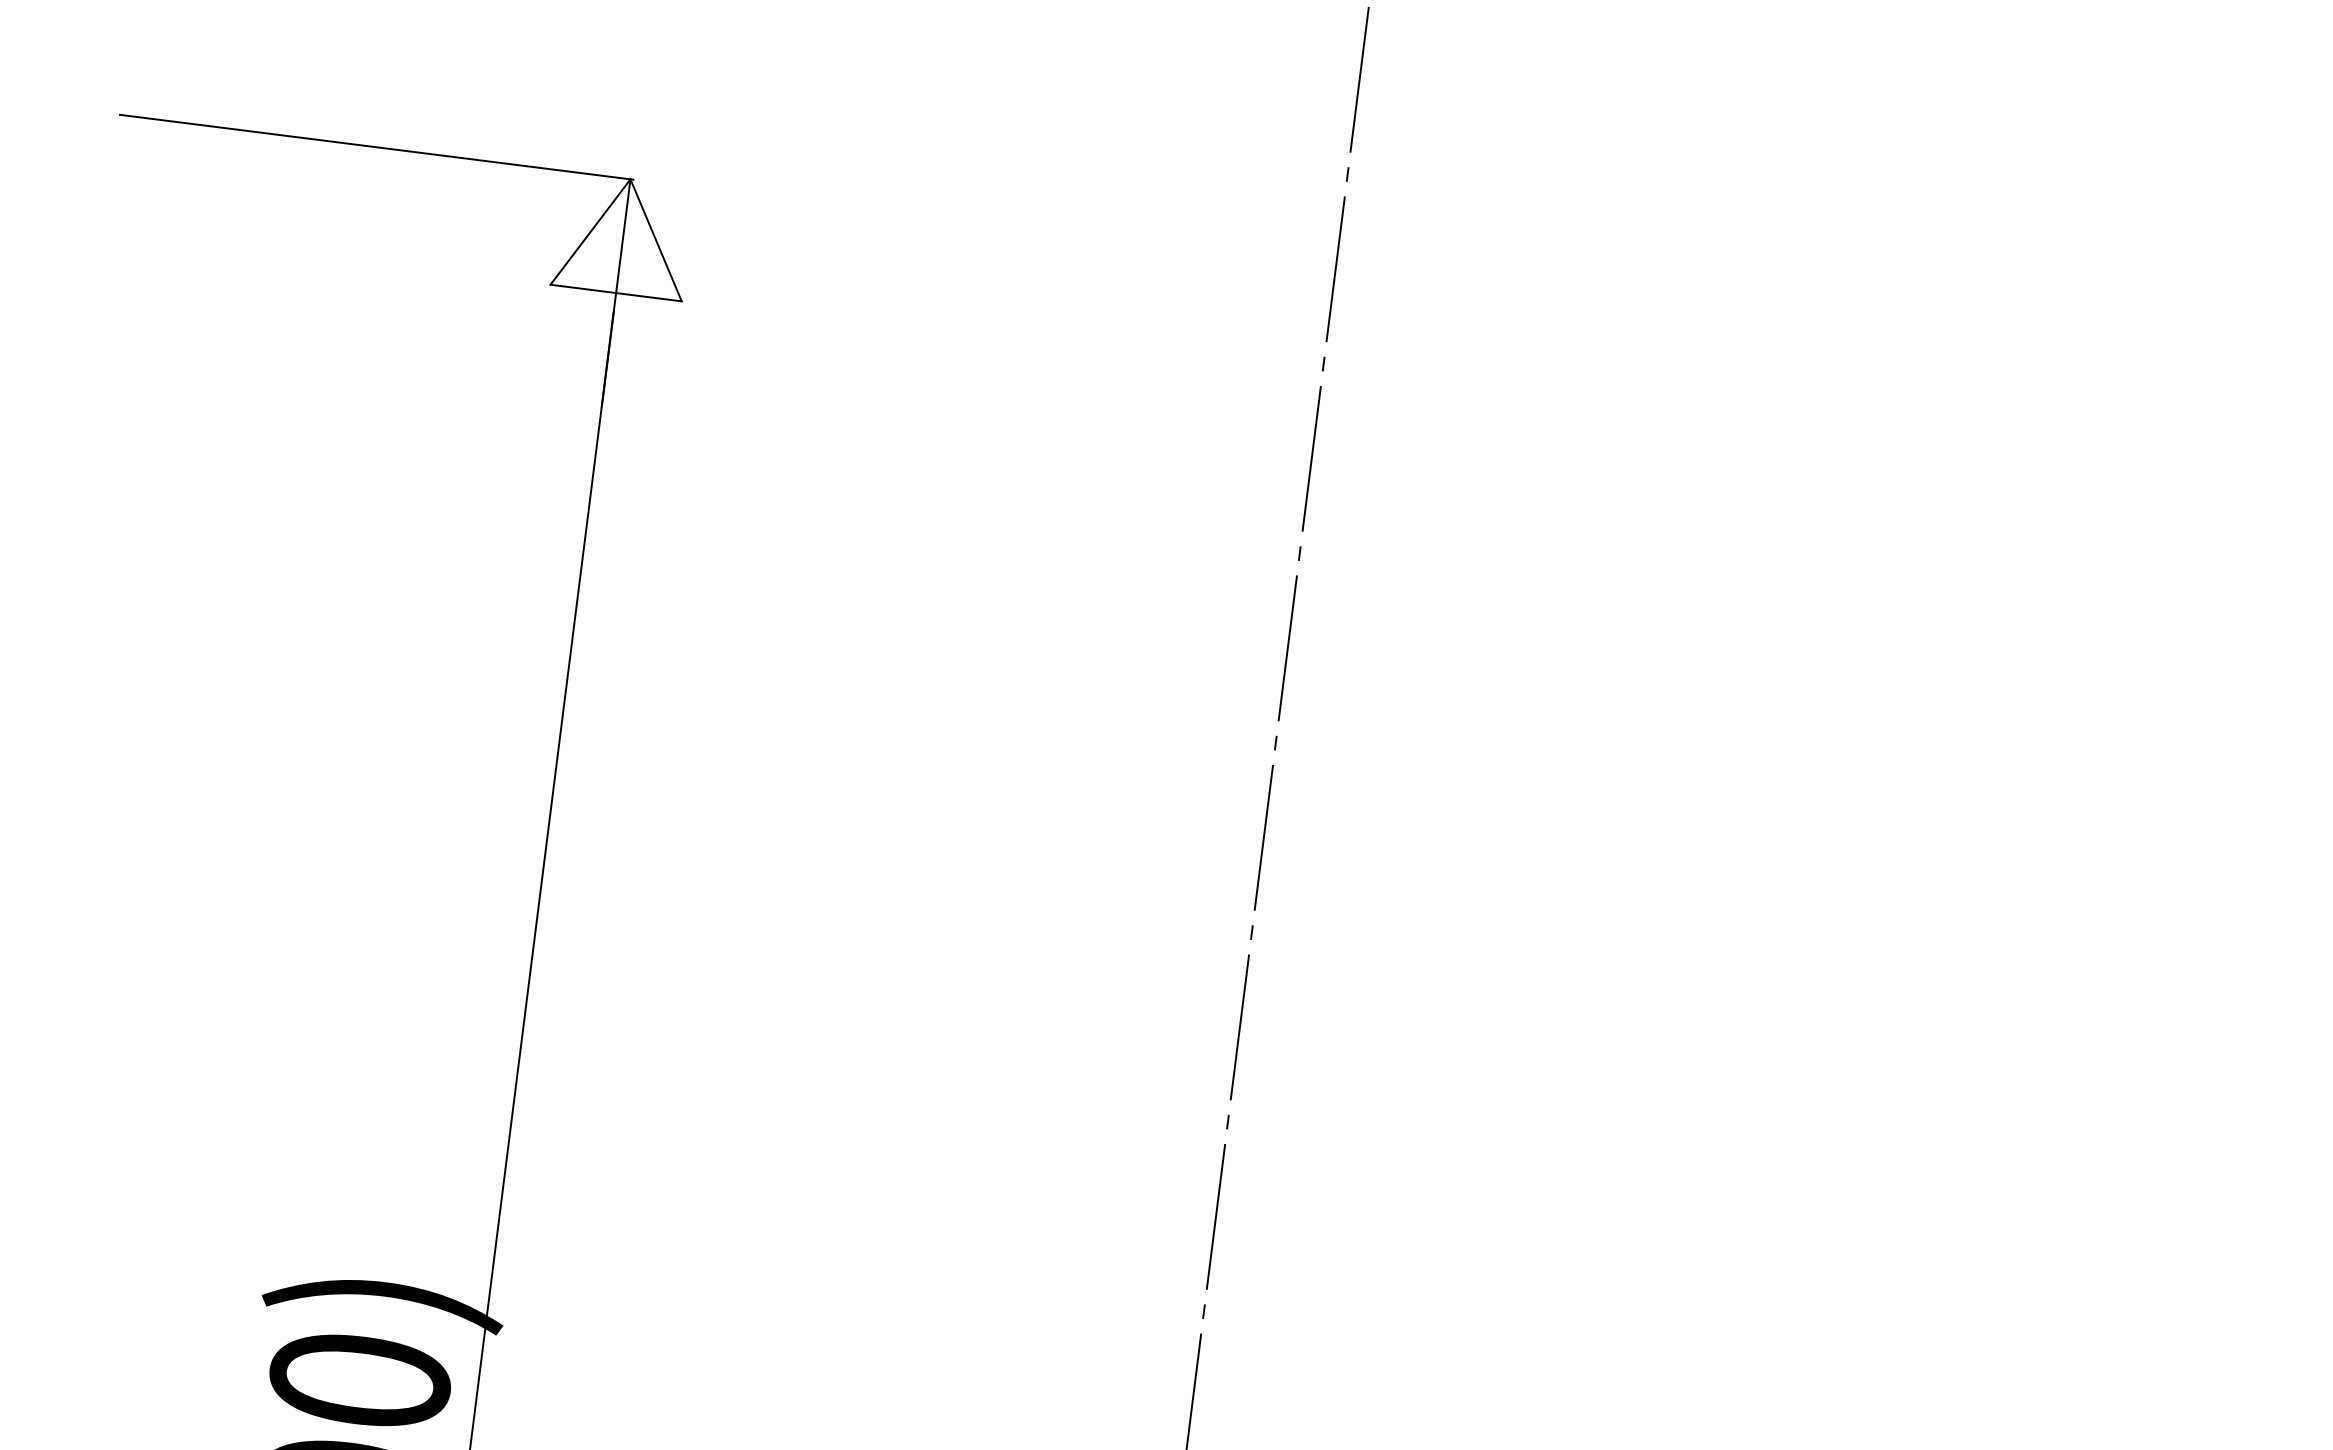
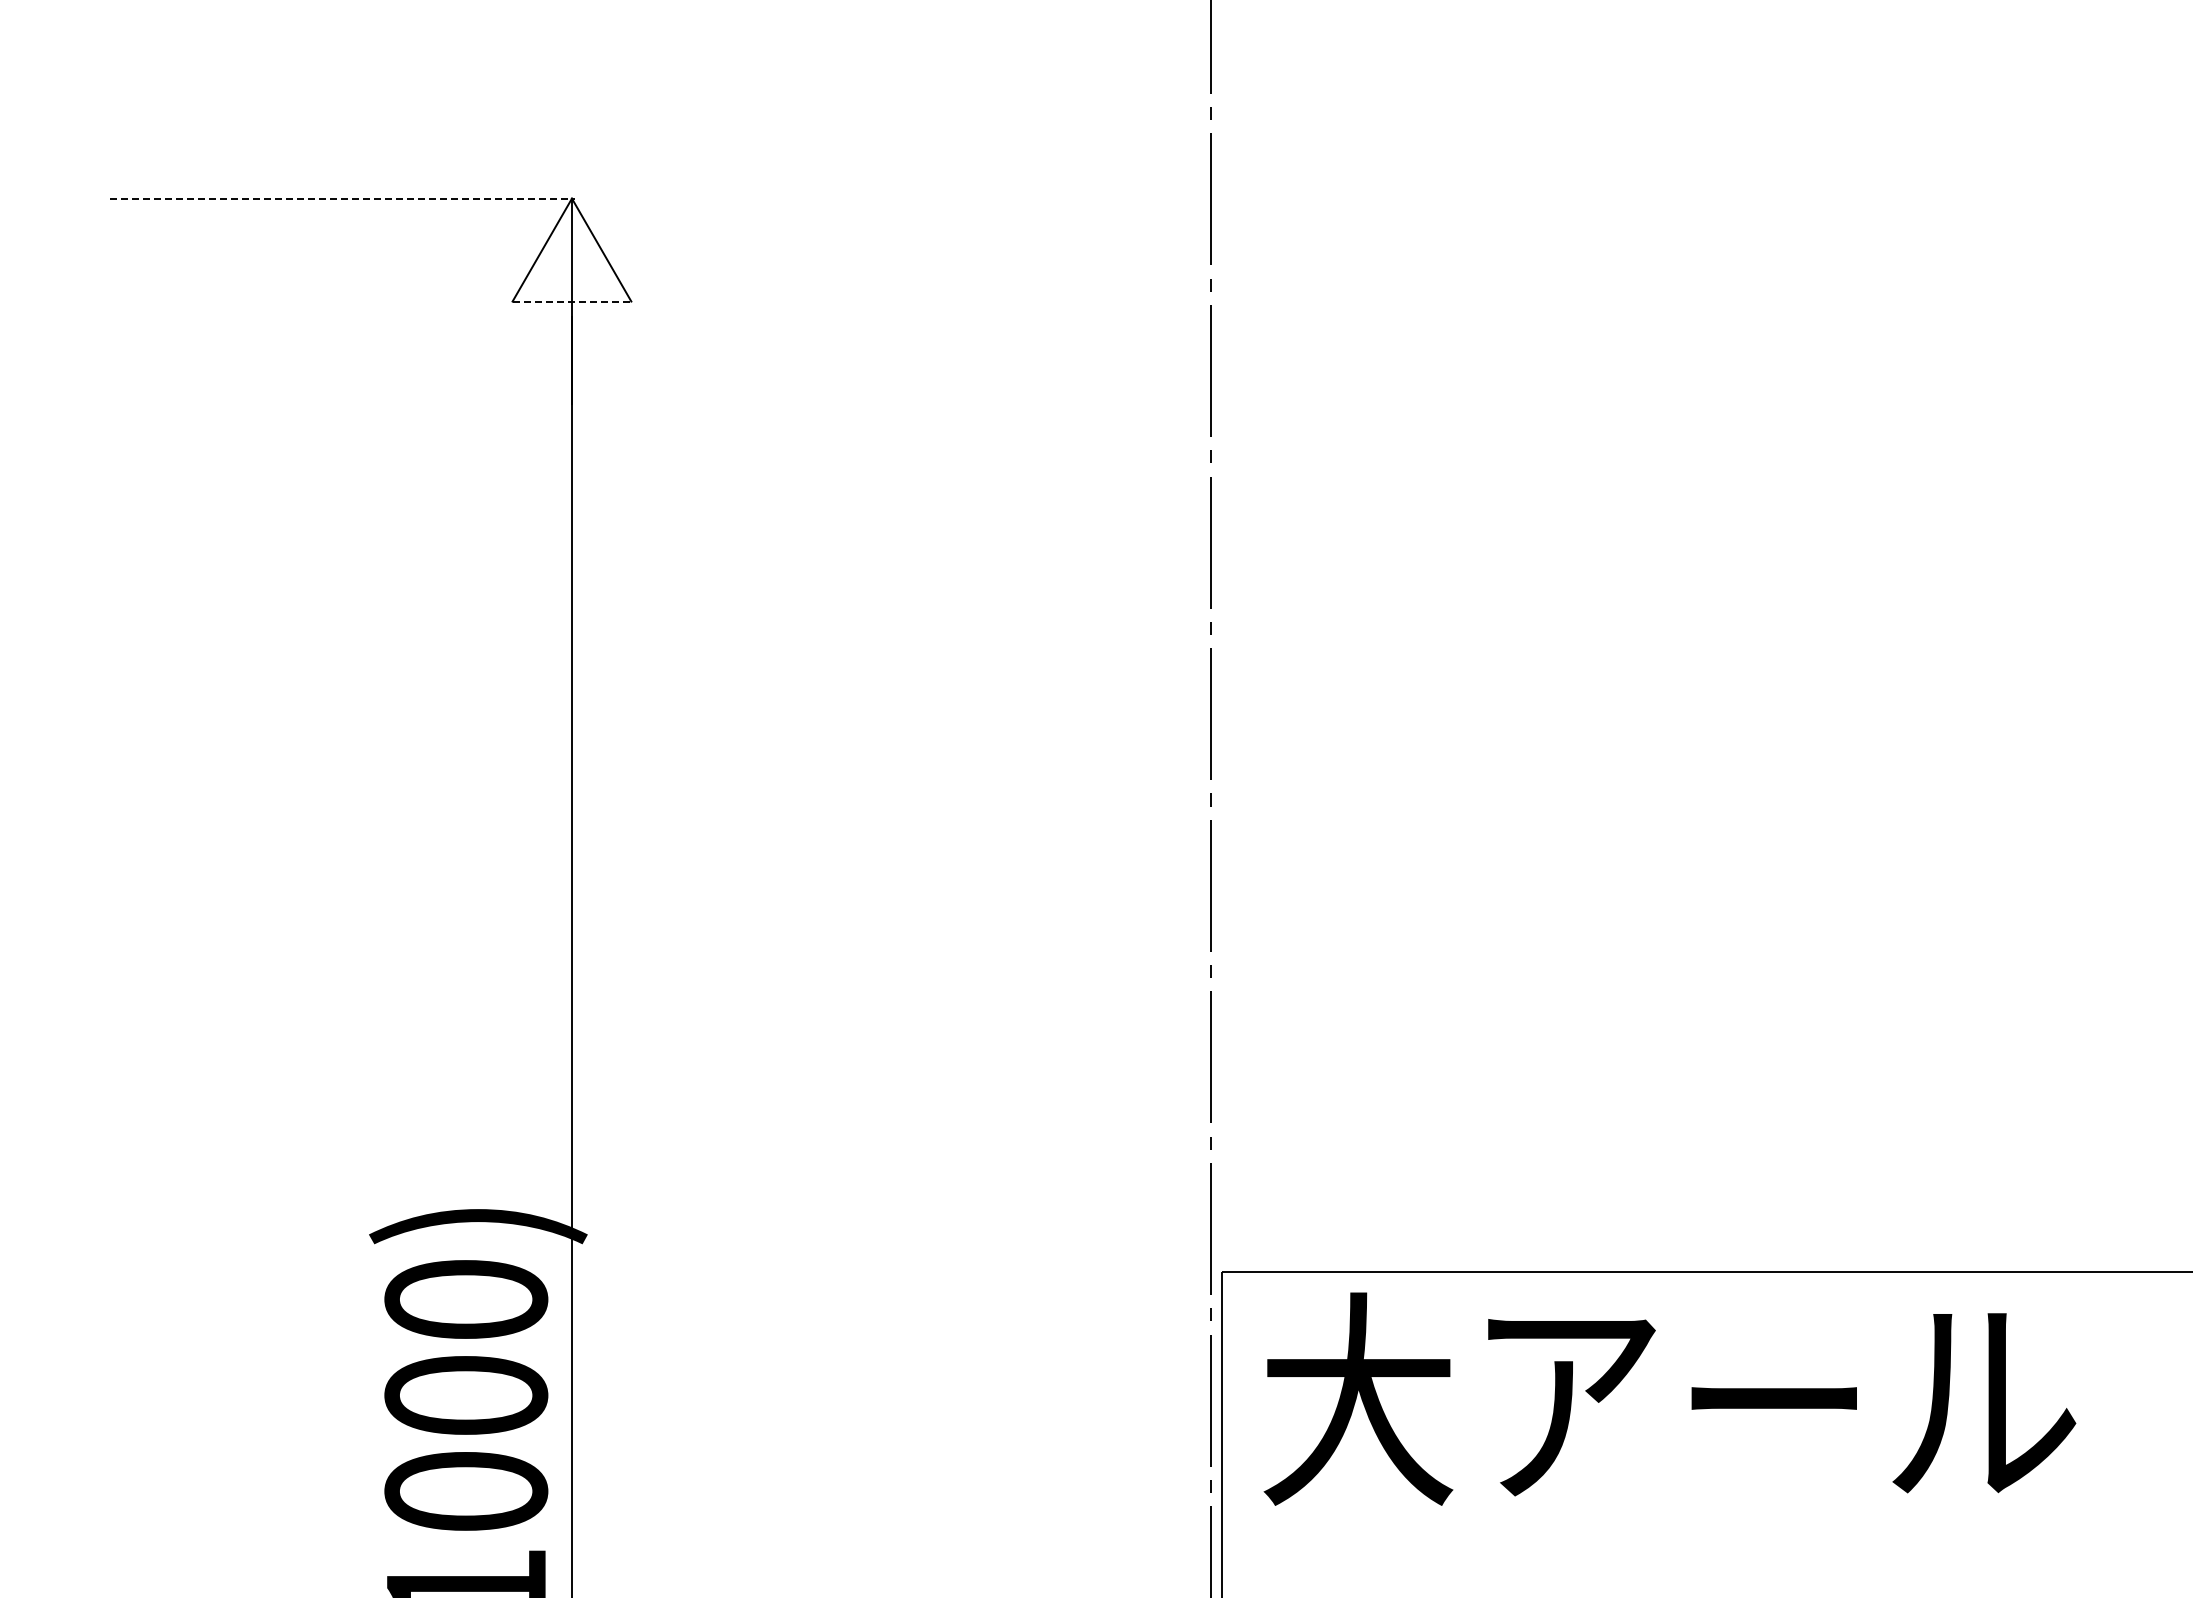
line: (377, 147) -> (342, 198), solid -> dashed
line: (616, 293) -> (572, 301), solid -> dashed

